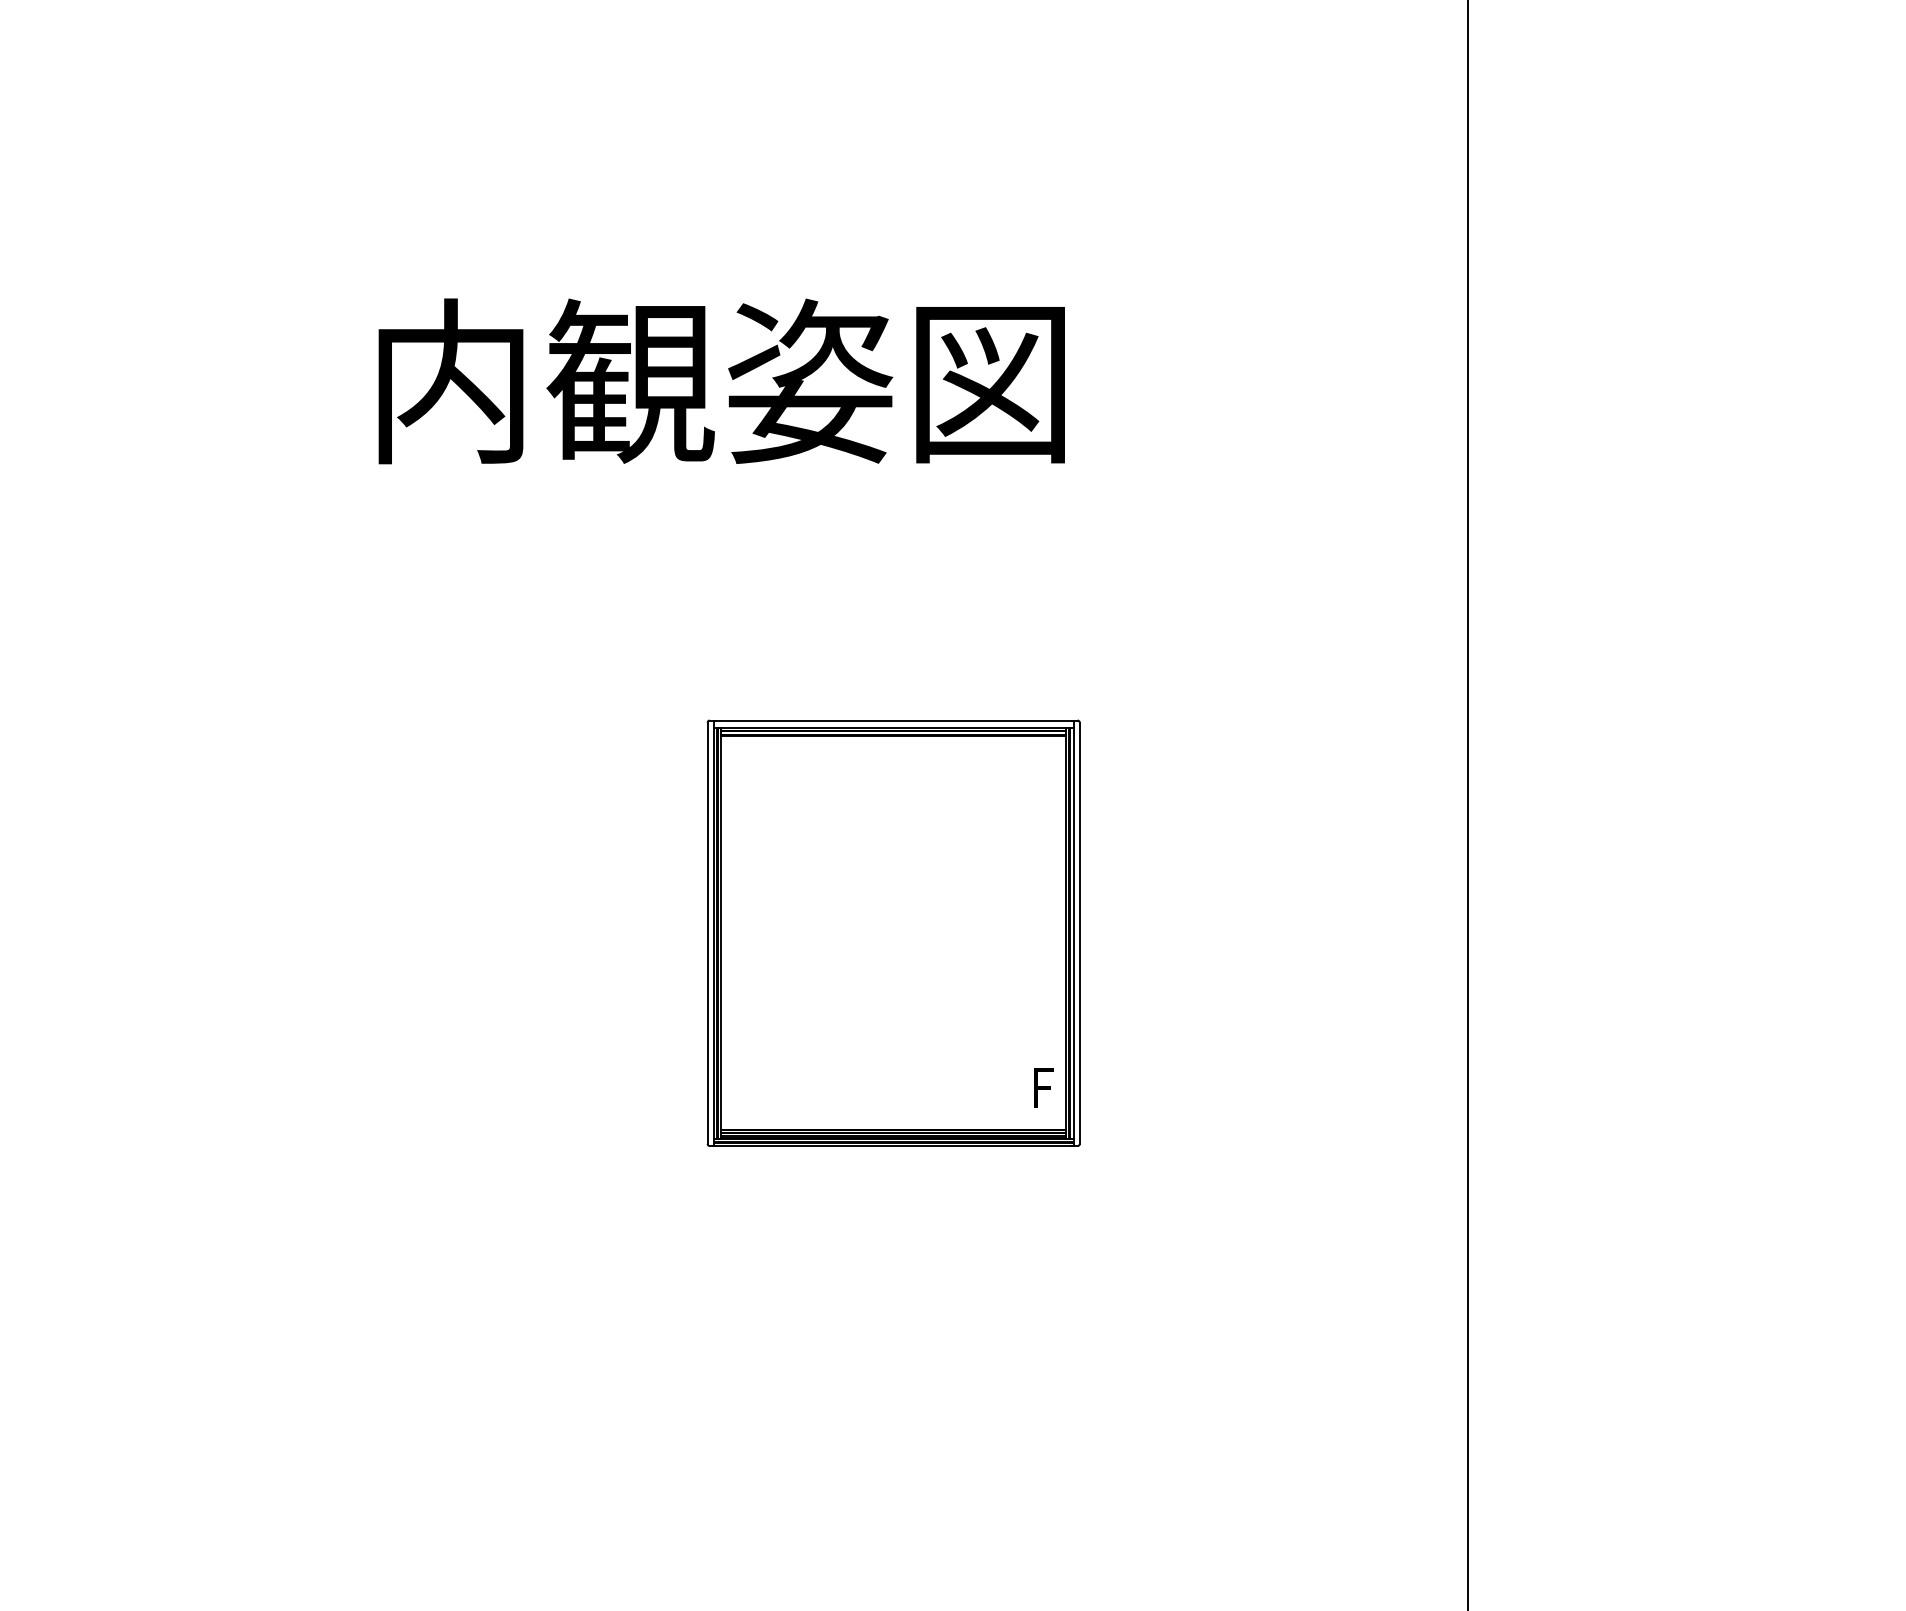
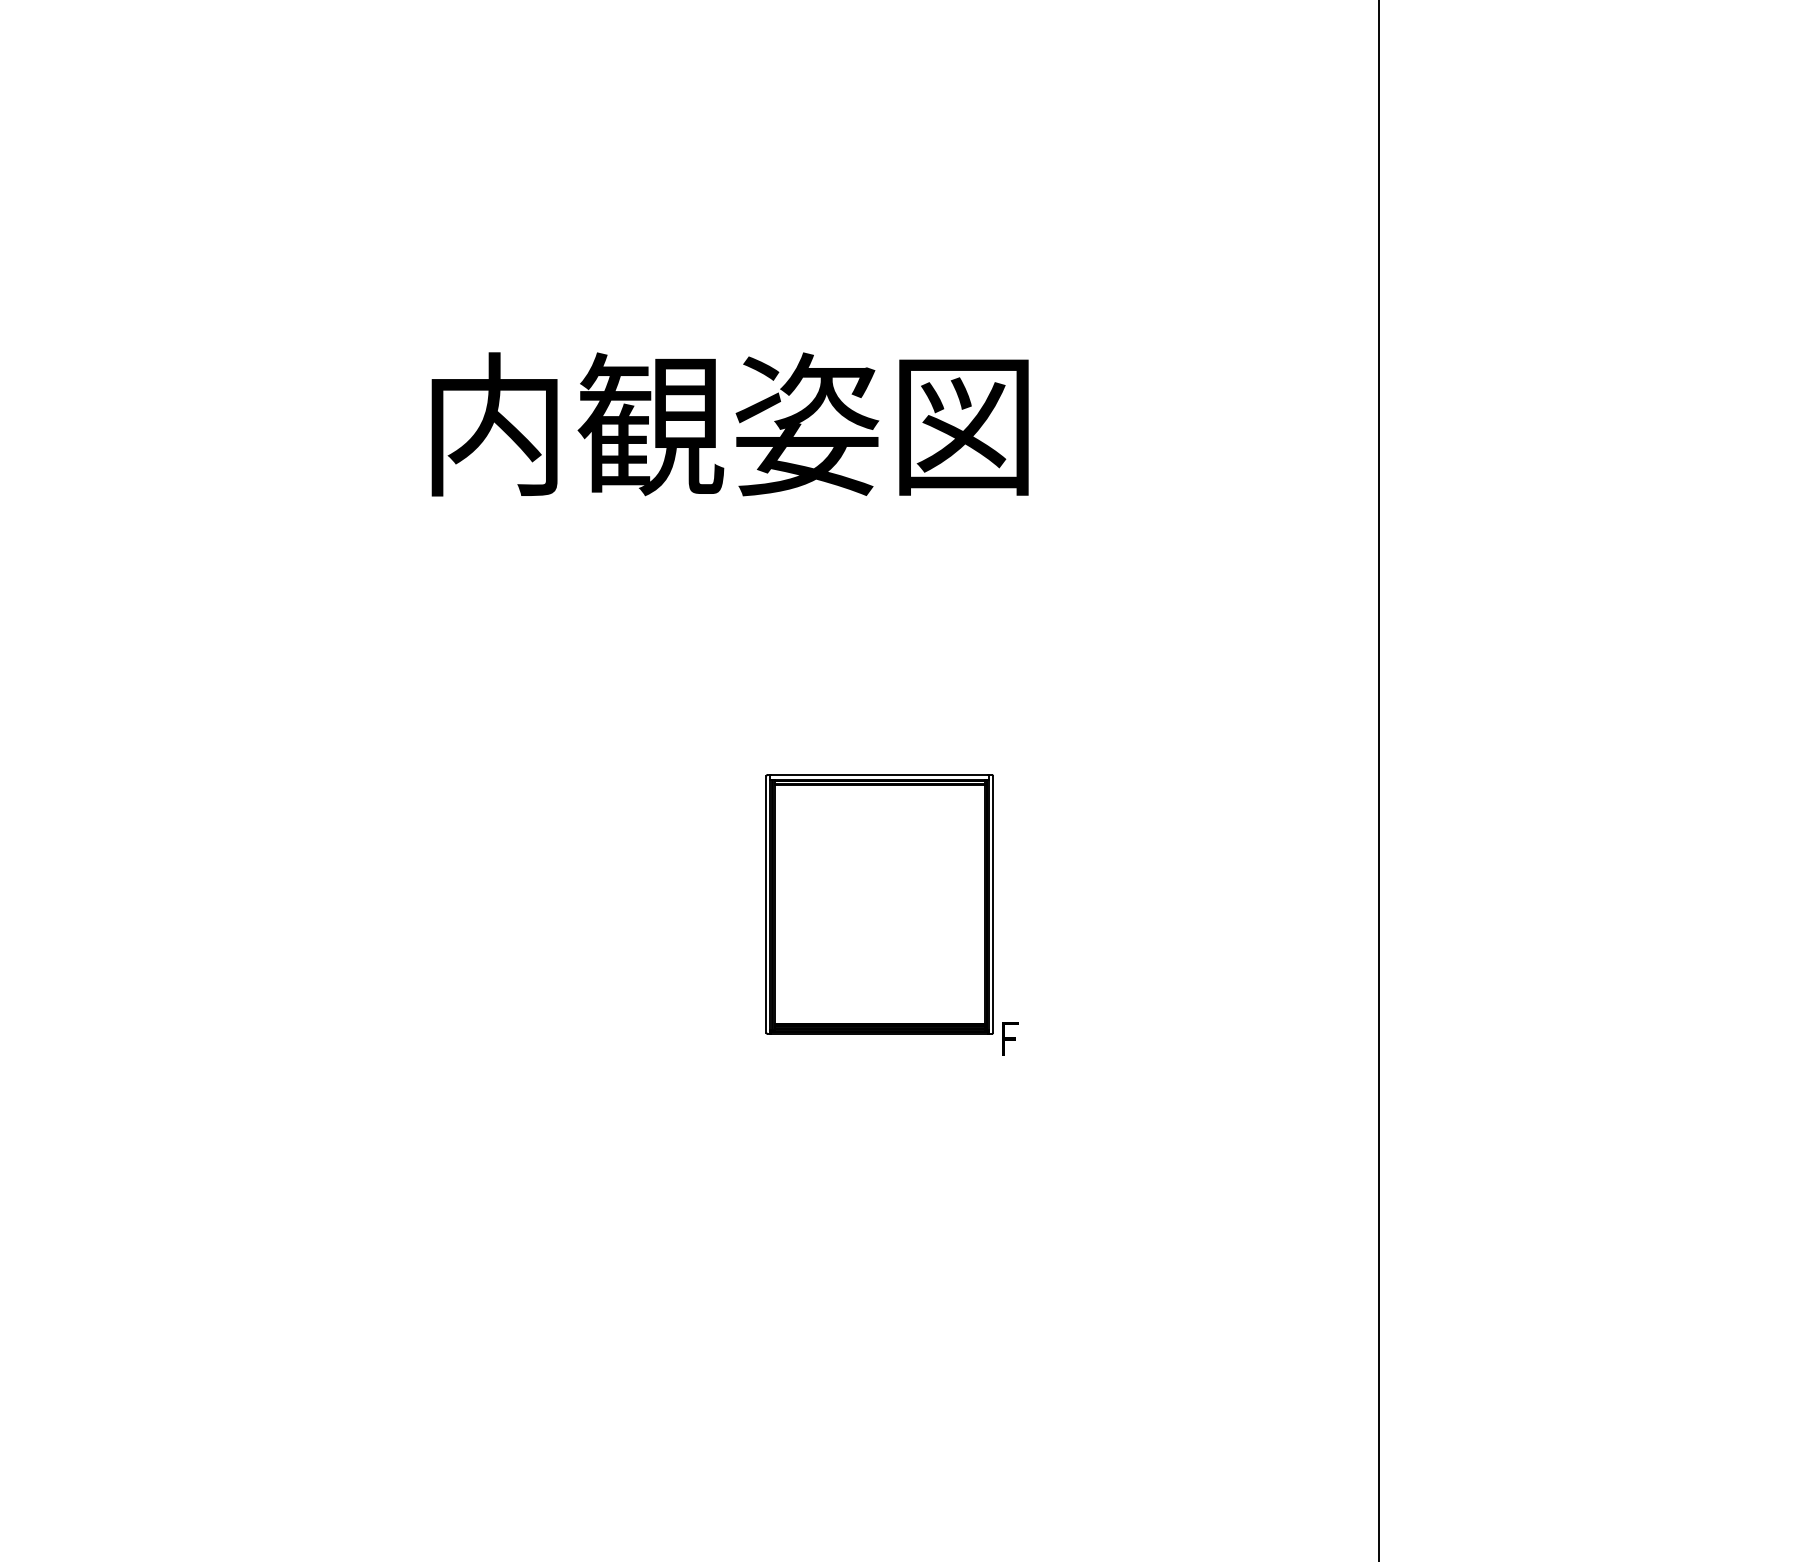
part: (893, 933) -> (879, 904), size x0.7

